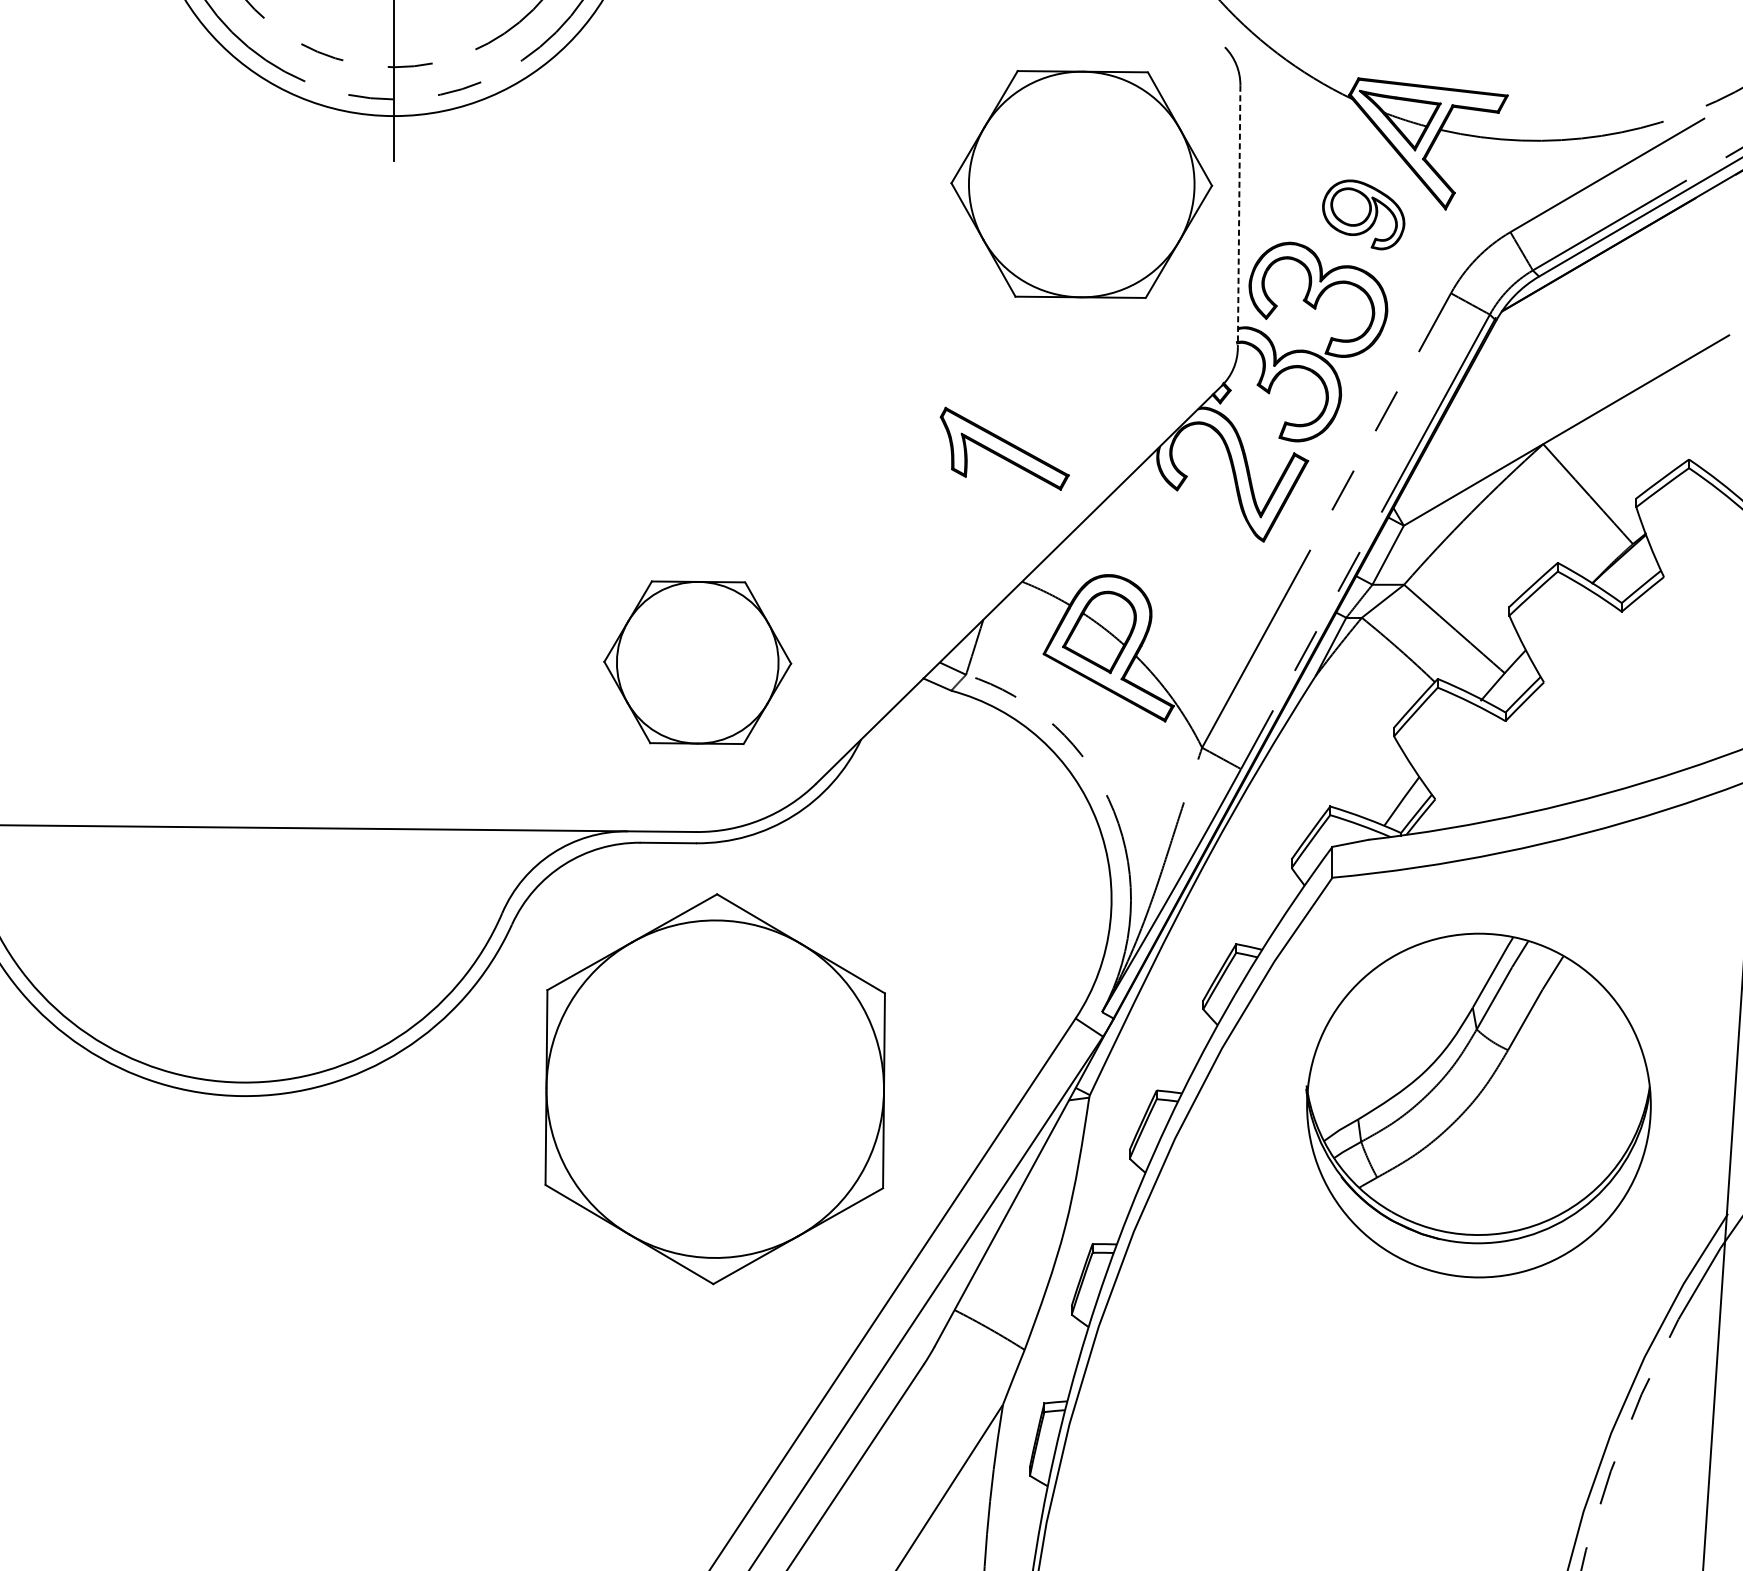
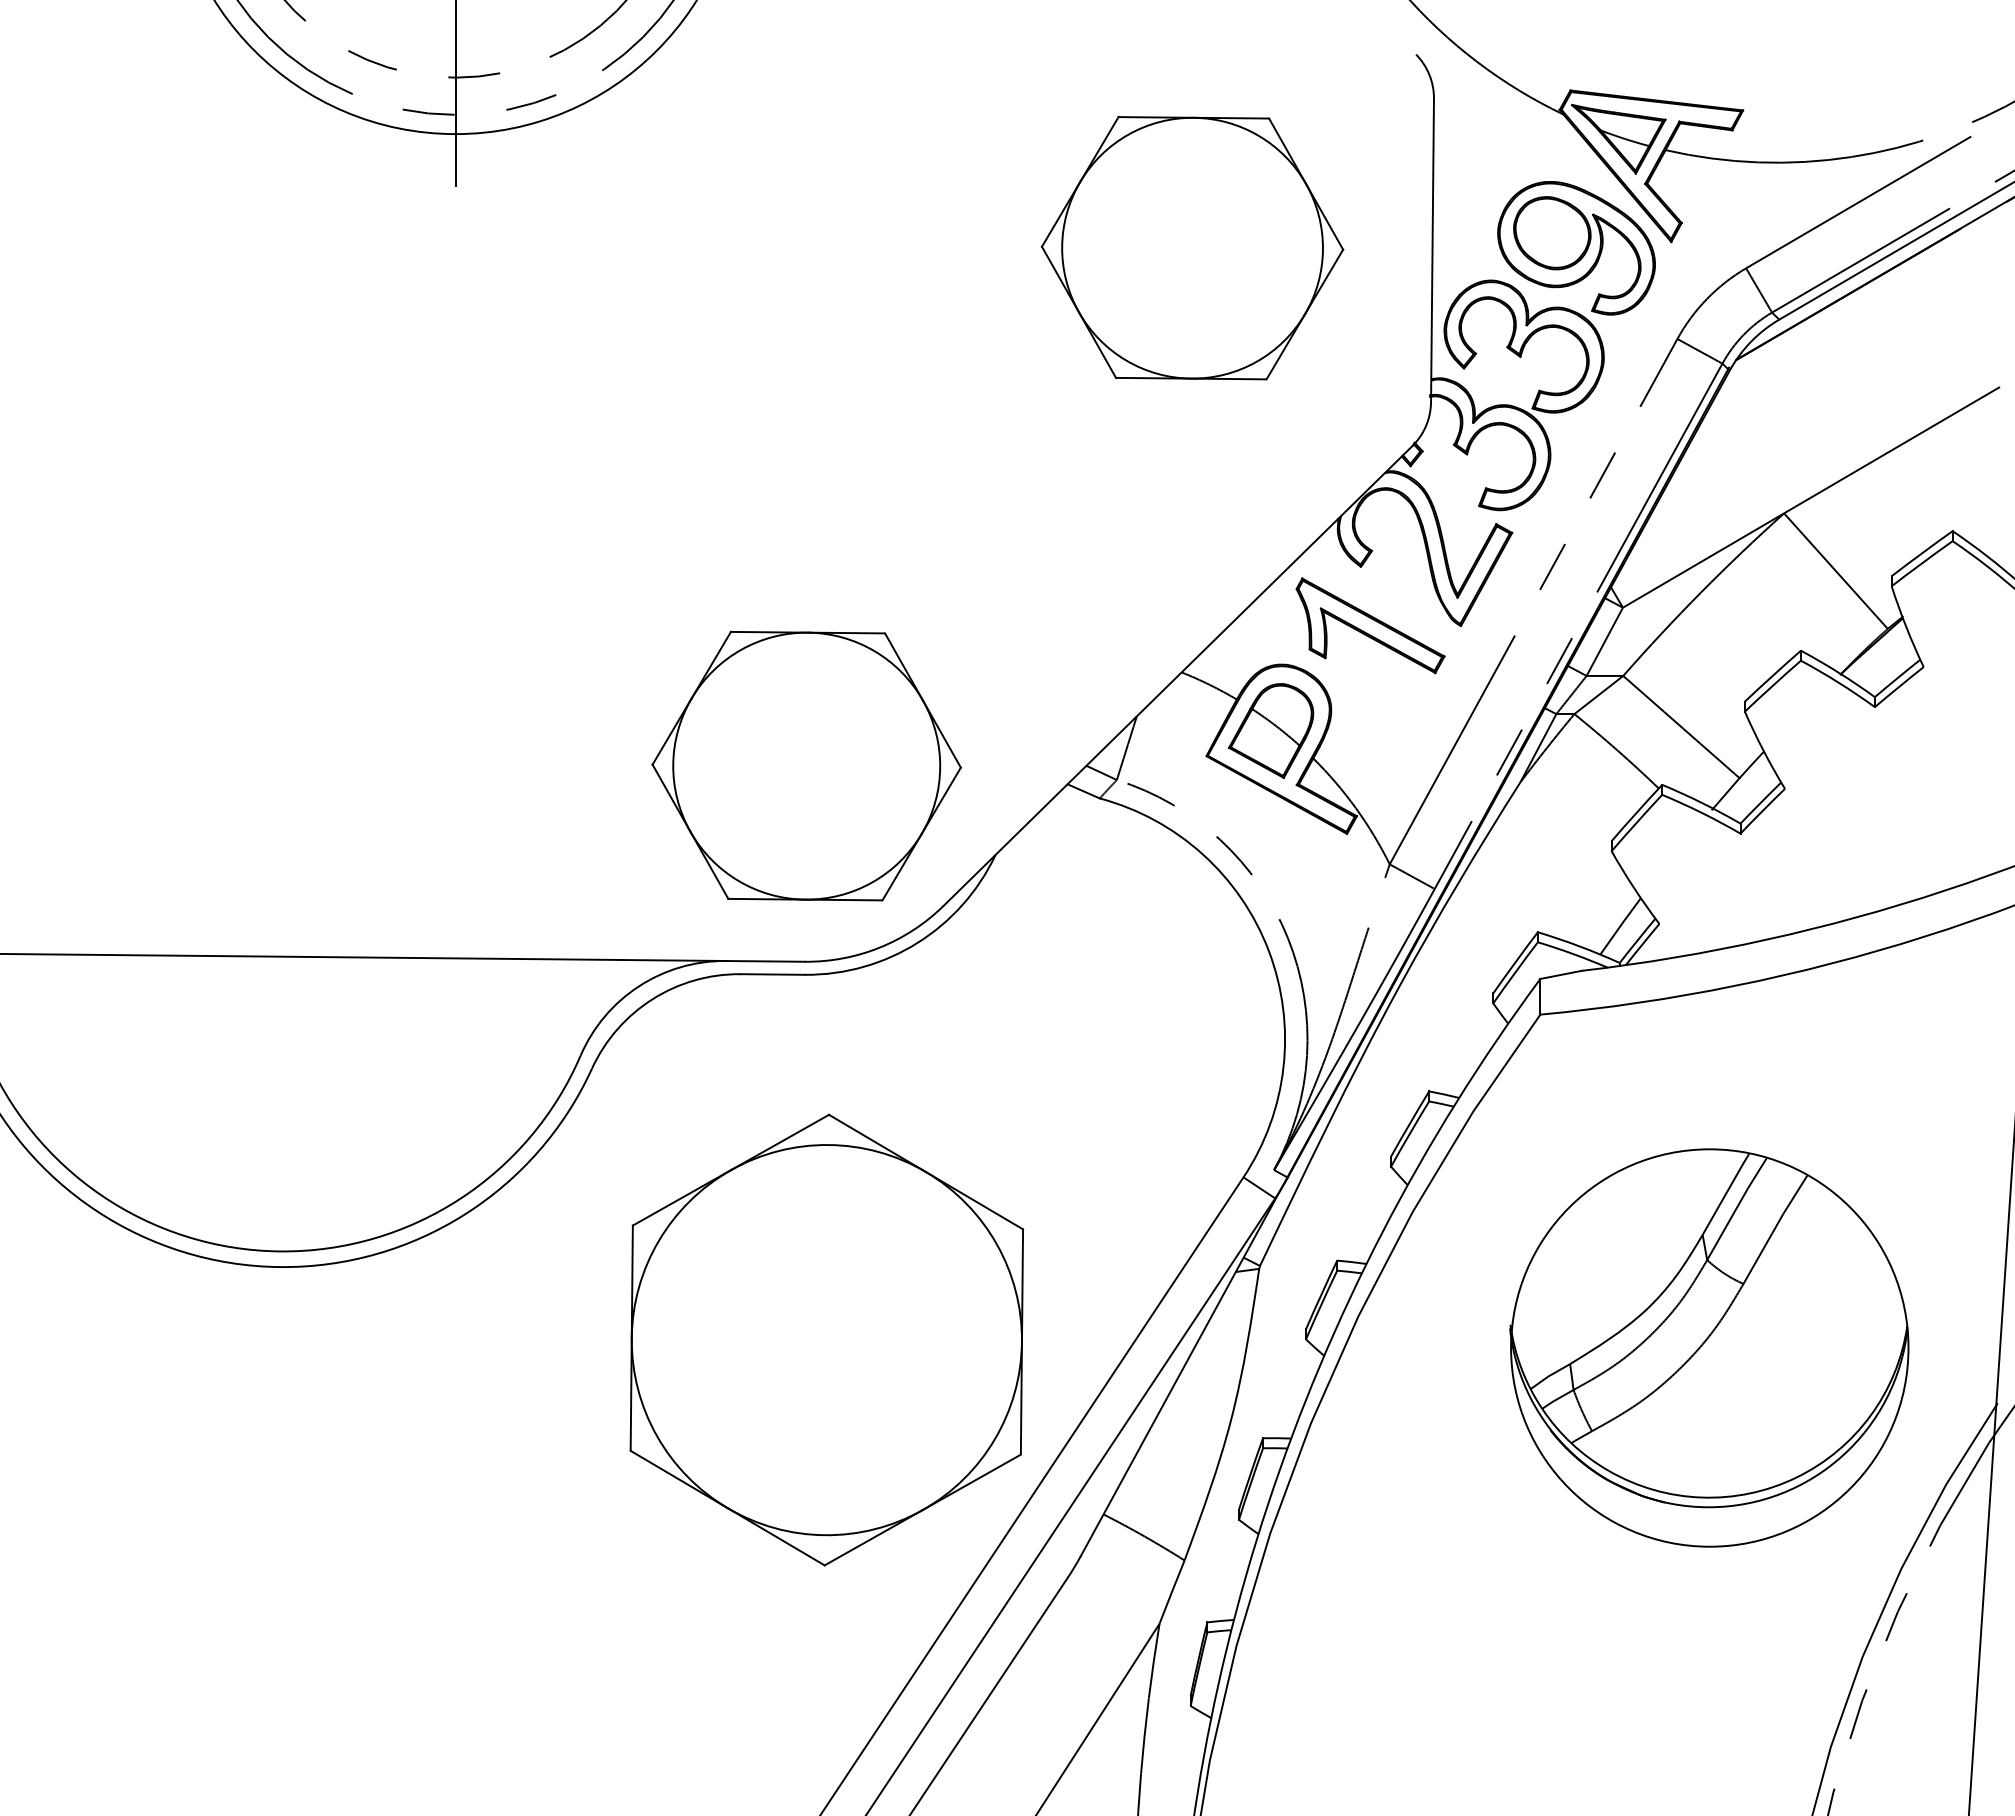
part: (1081, 184) -> (1192, 248), moved
part: (1363, 215) -> (1576, 248), size x1.67
line: (1239, 216) -> (1432, 250), dashed -> solid
part: (1004, 448) -> (1370, 625), moved
part: (697, 662) -> (806, 765), size x1.43
part: (714, 1088) -> (826, 1339), moved
part: (1478, 1105) -> (1709, 1347), moved

